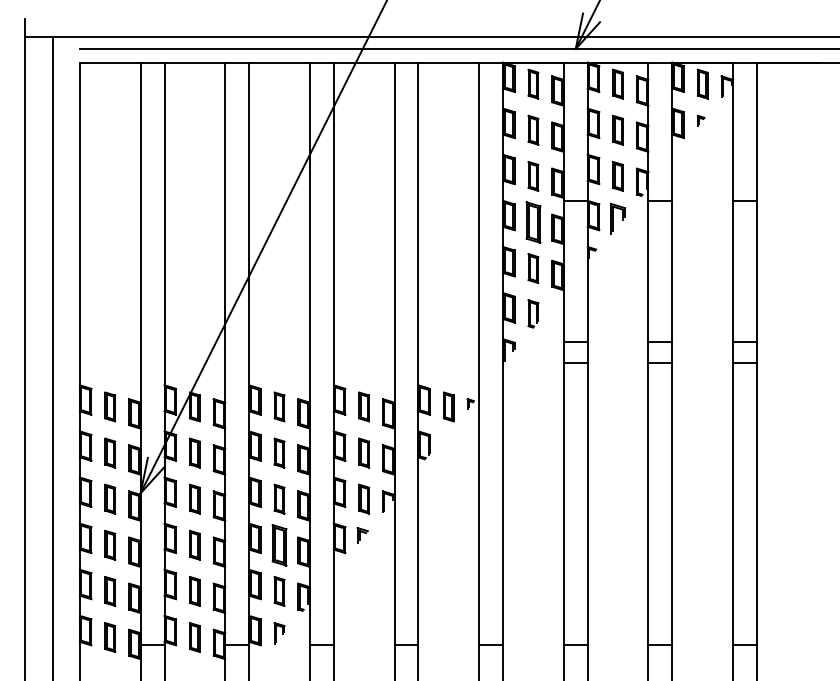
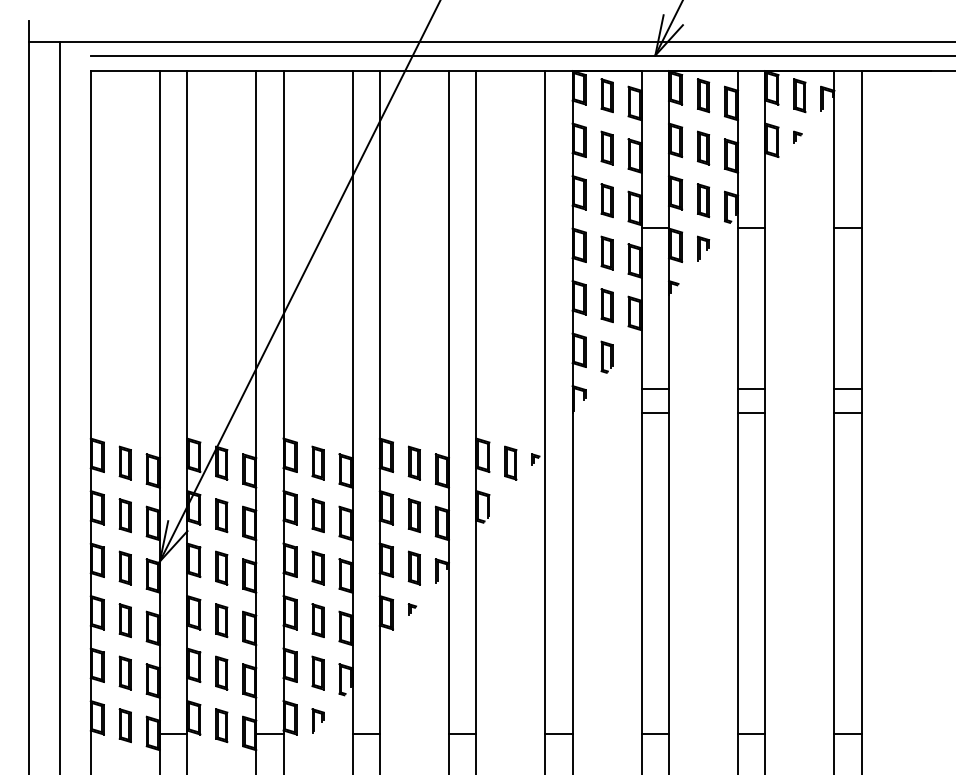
part: (618, 218) -> (703, 248), size x0.71
part: (532, 221) -> (606, 252), size x0.71
part: (361, 535) -> (411, 609), size x0.62
part: (279, 545) -> (317, 620), size x0.71

